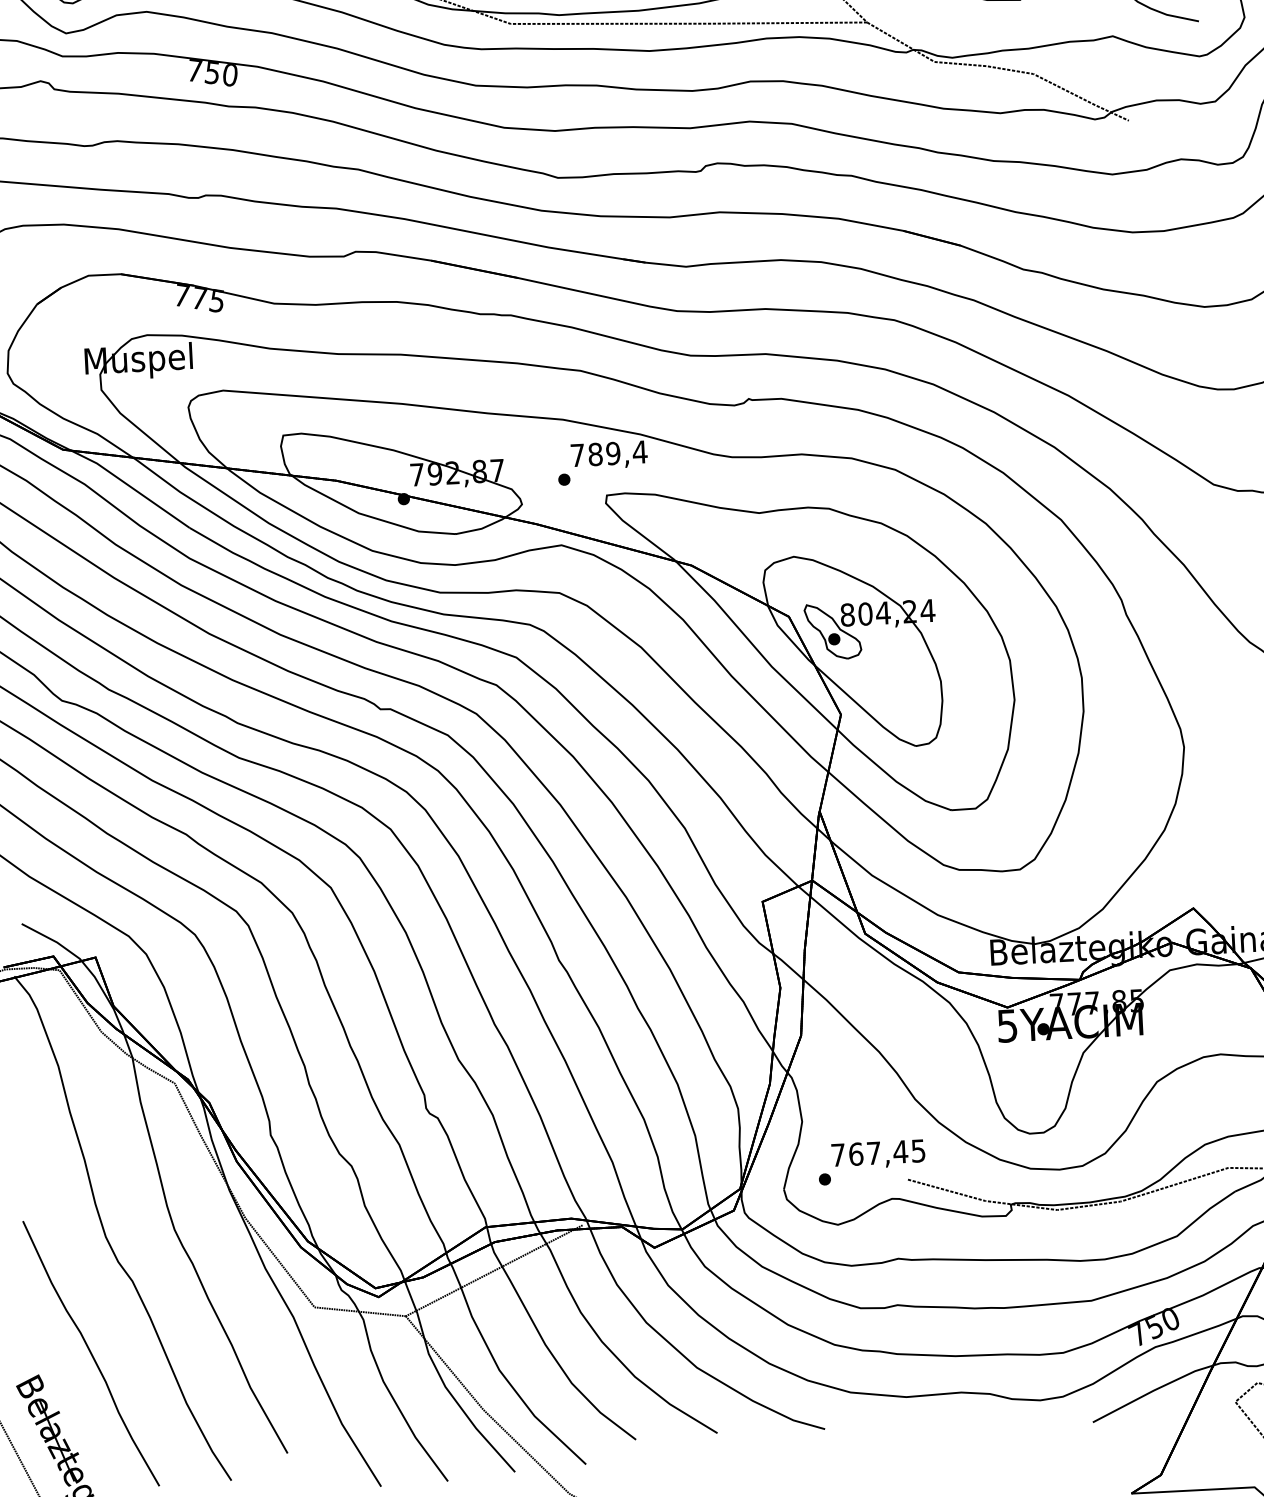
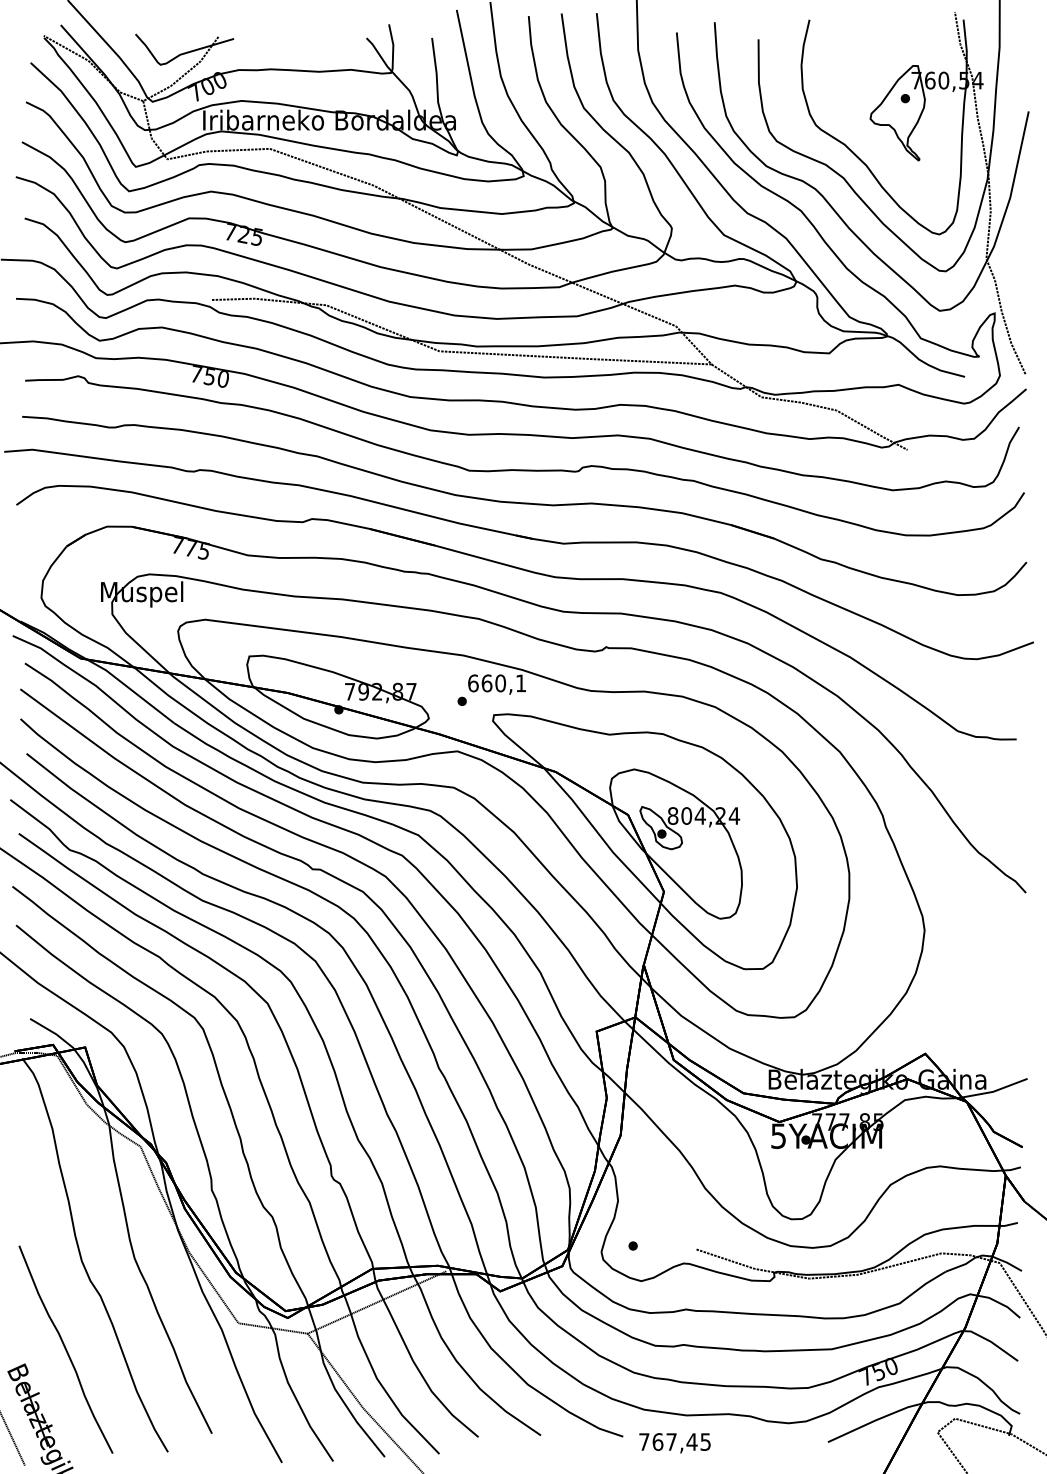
text: (609, 453) -> (497, 683), 789,4 -> 660,1
text: (877, 1155) -> (674, 1443), moved

